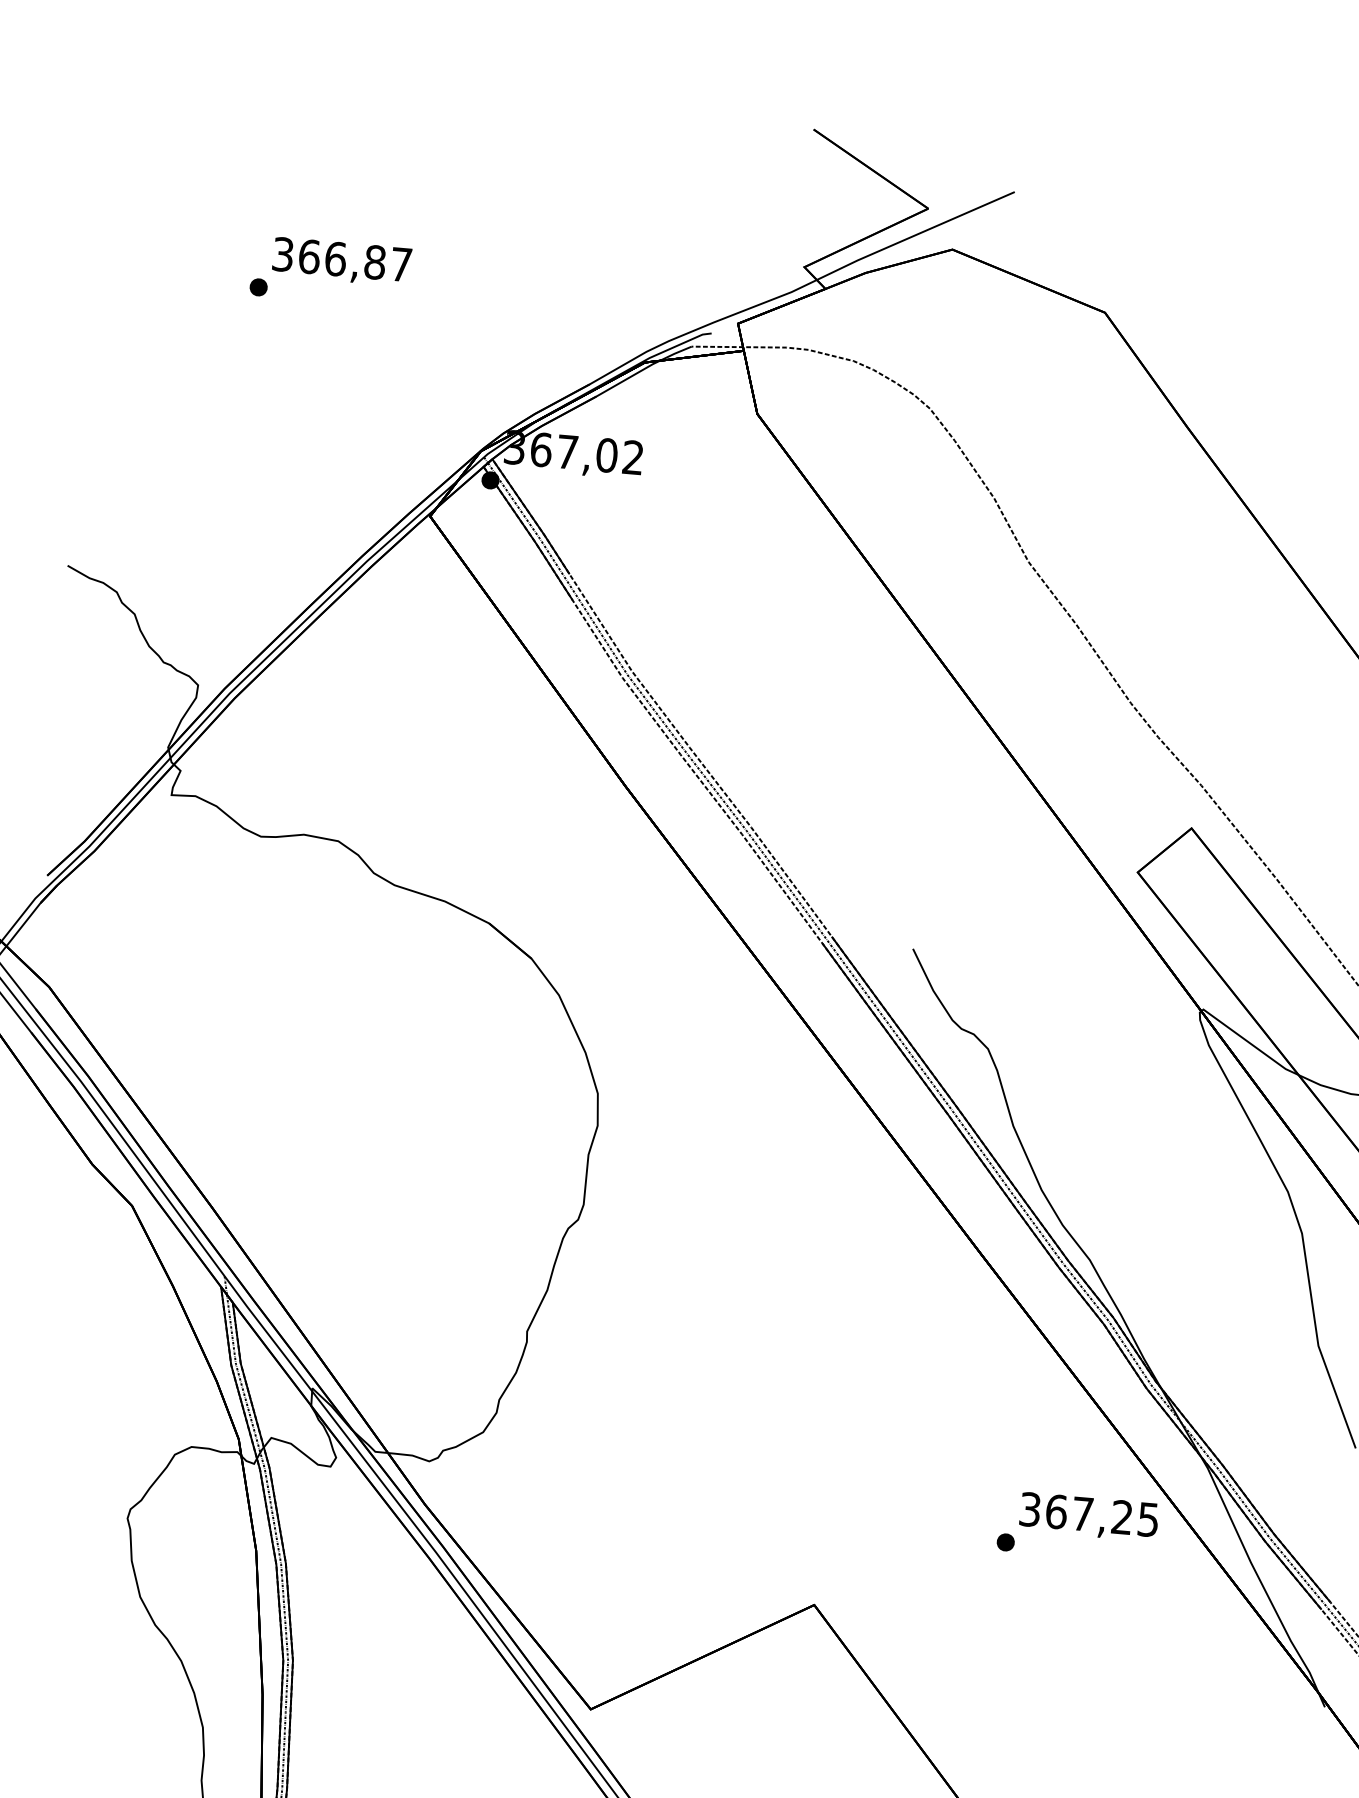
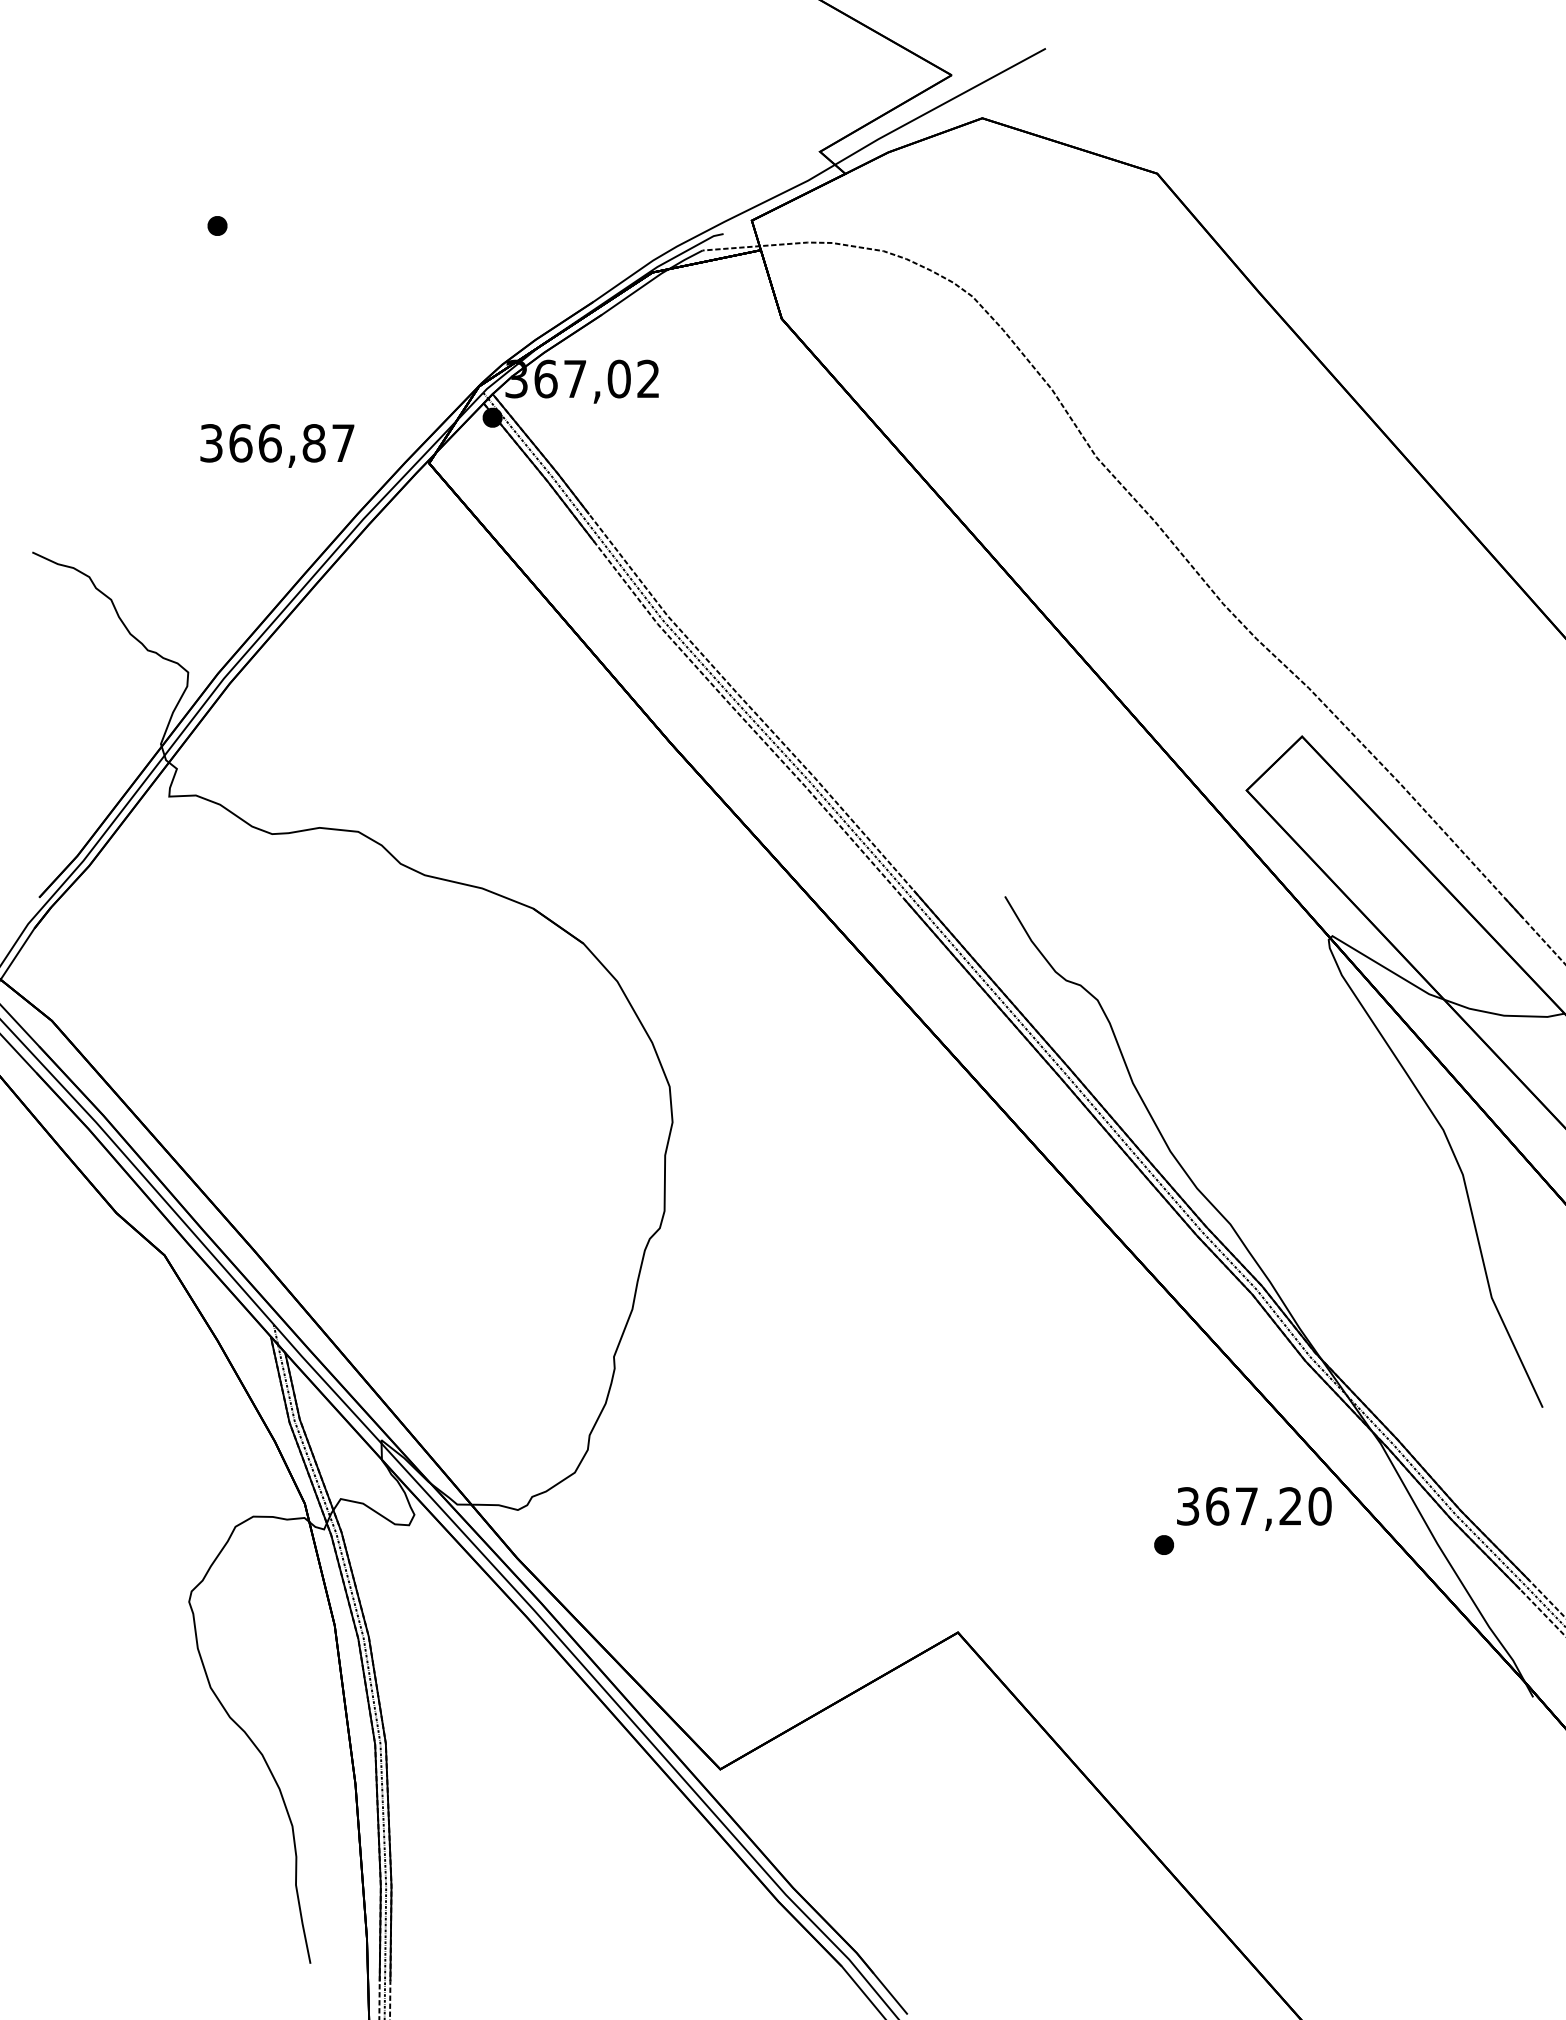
text: (342, 261) -> (277, 445), moved
text: (1148, 1519) -> (1319, 1506), 367,25 -> 367,20

